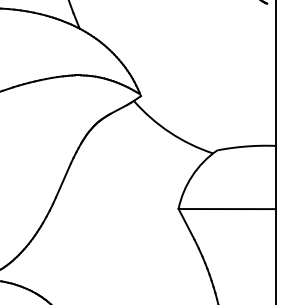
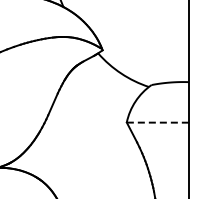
line: (228, 208) -> (158, 122), solid -> dashed

